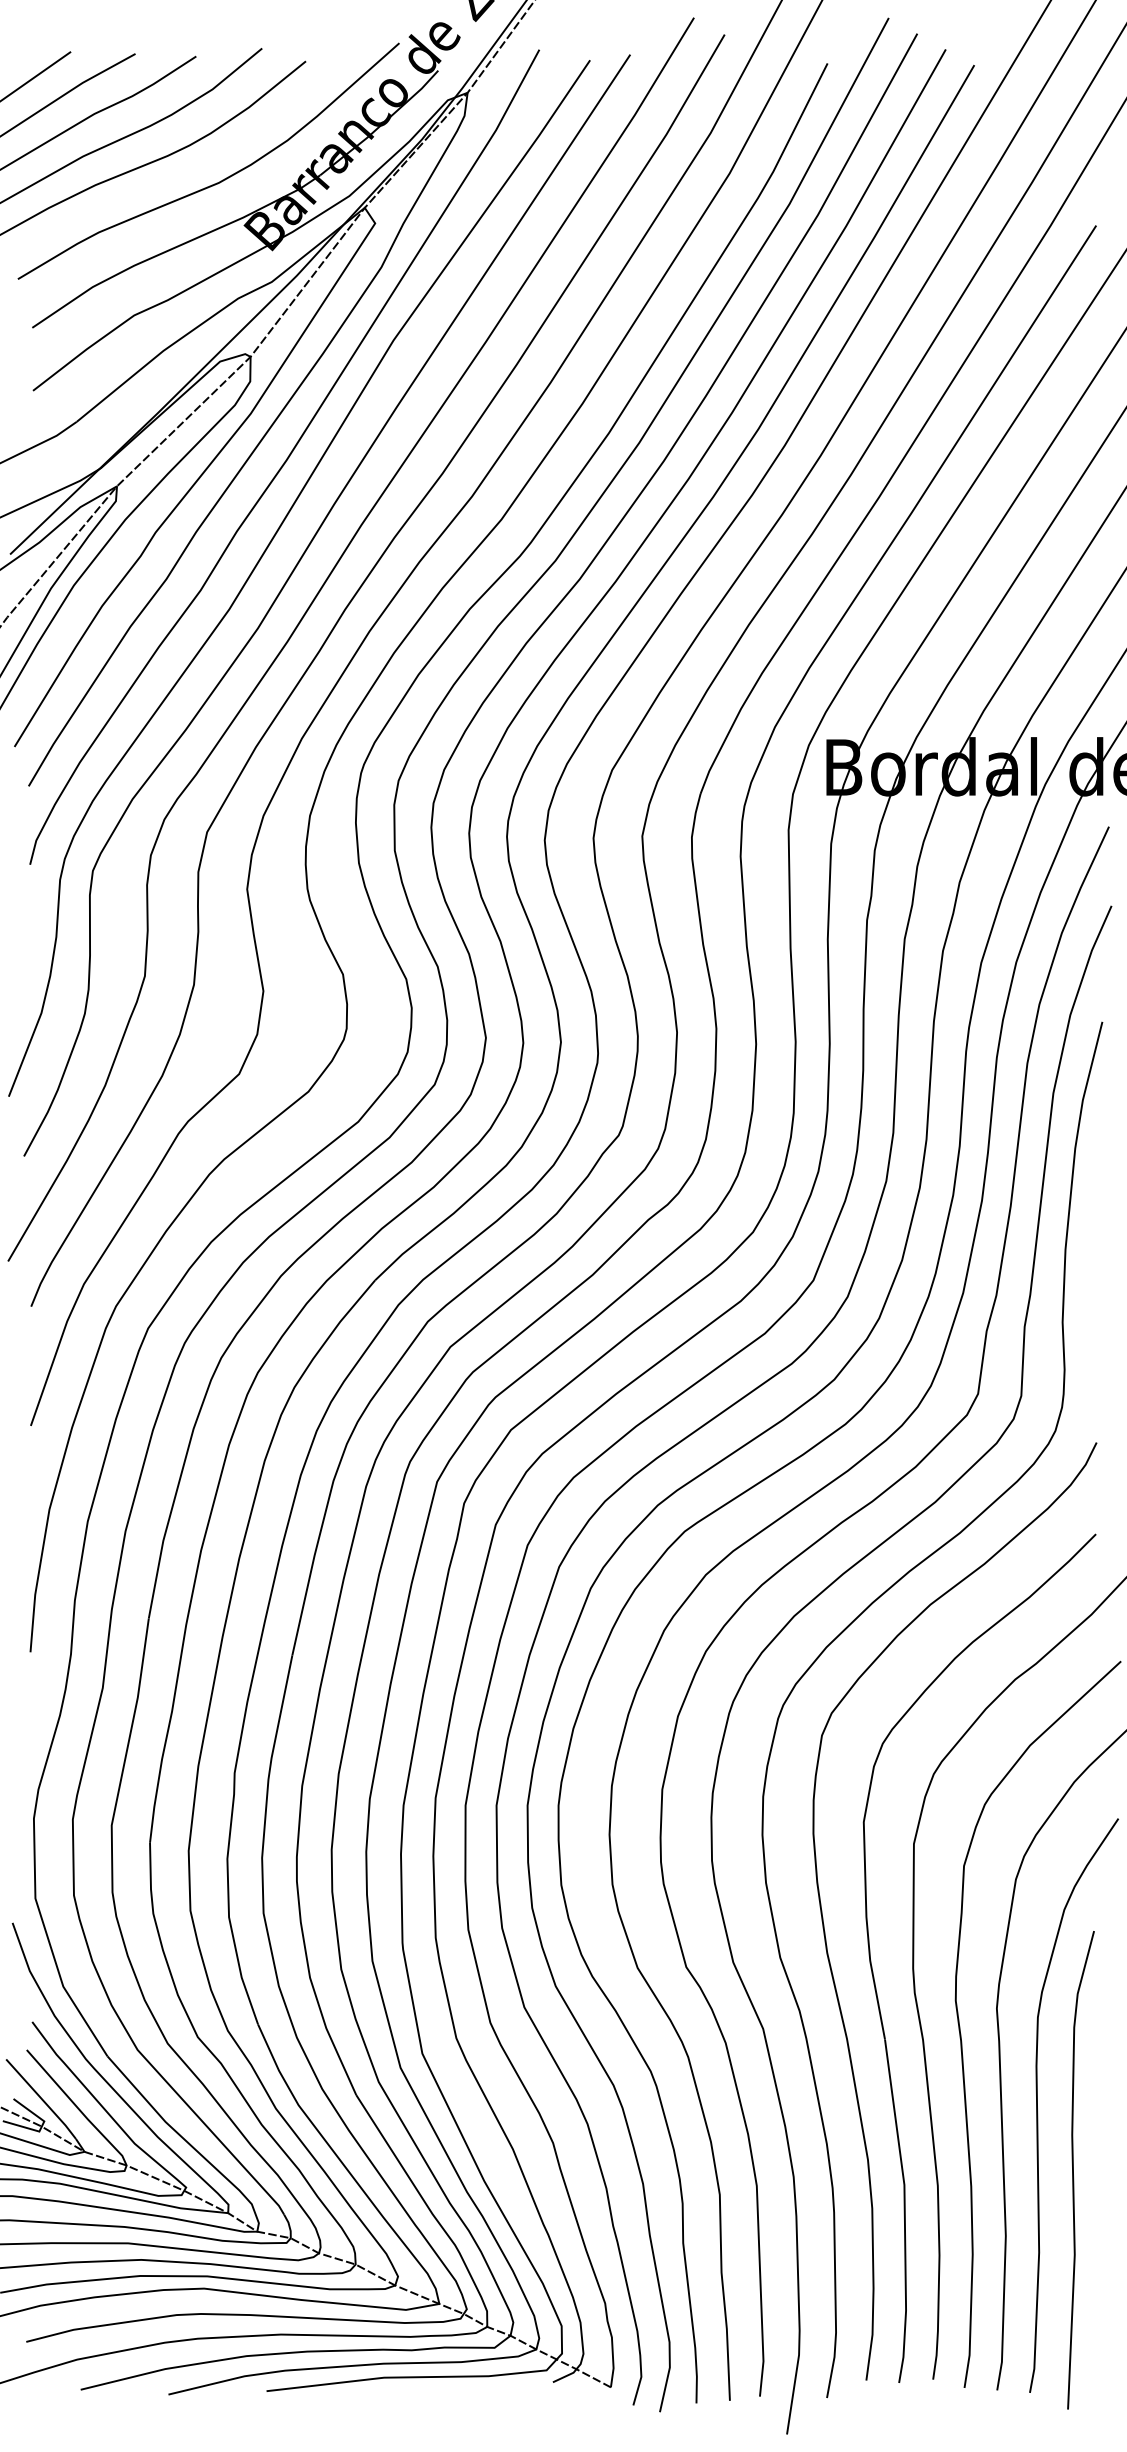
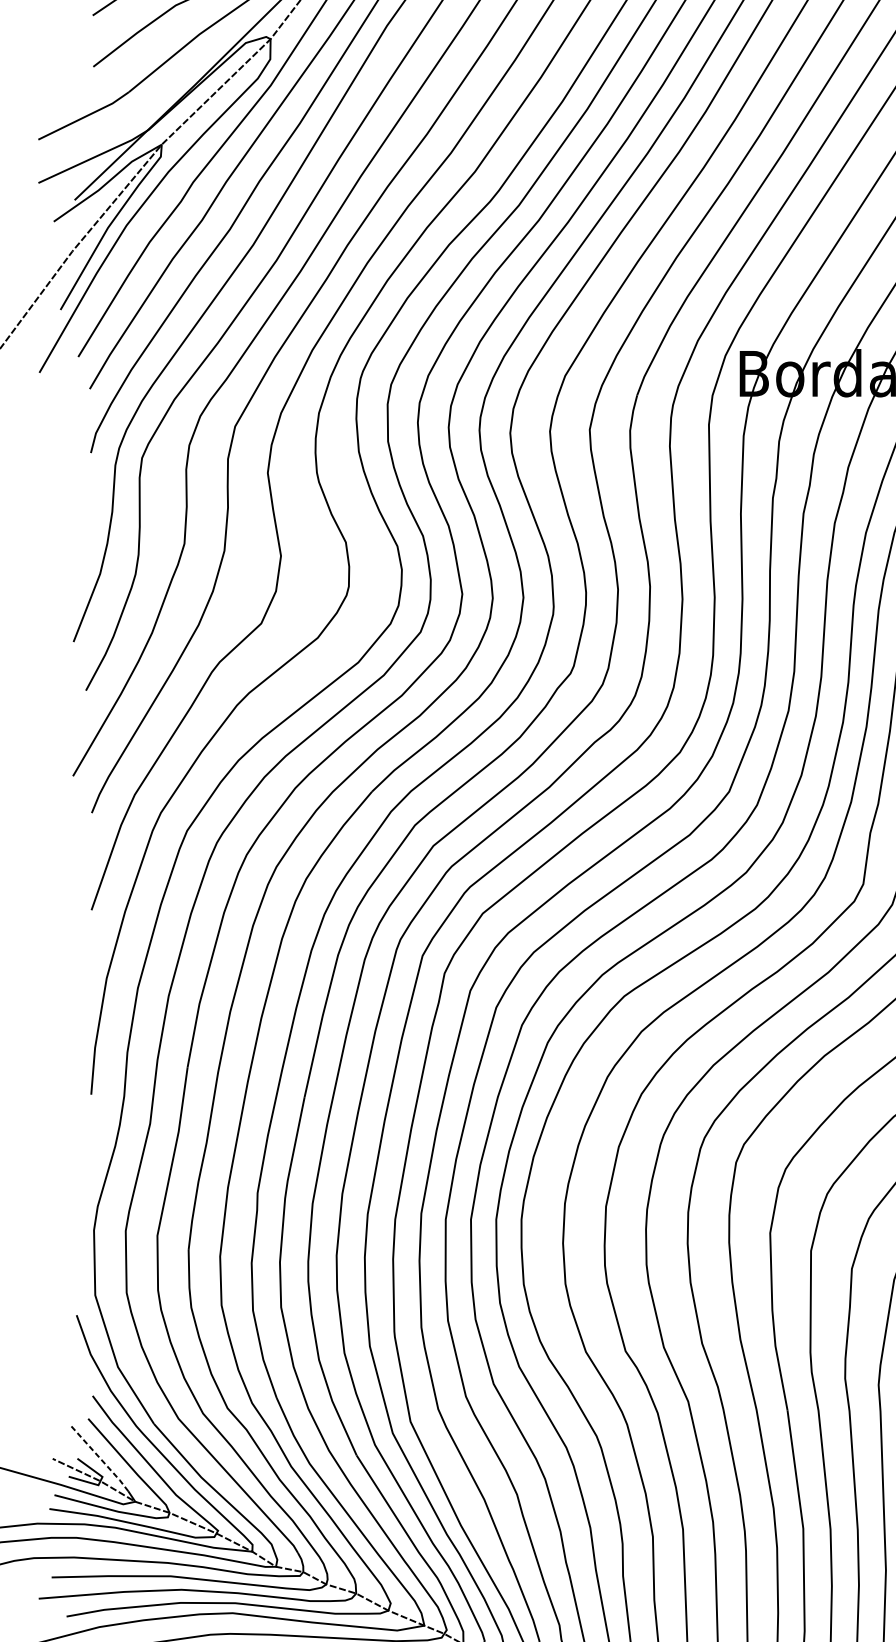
line: (42, 2099) -> (101, 1459), solid -> dashed

